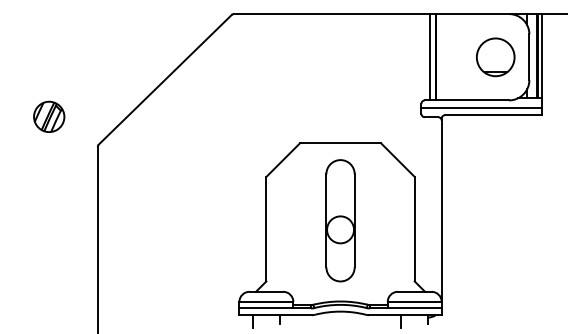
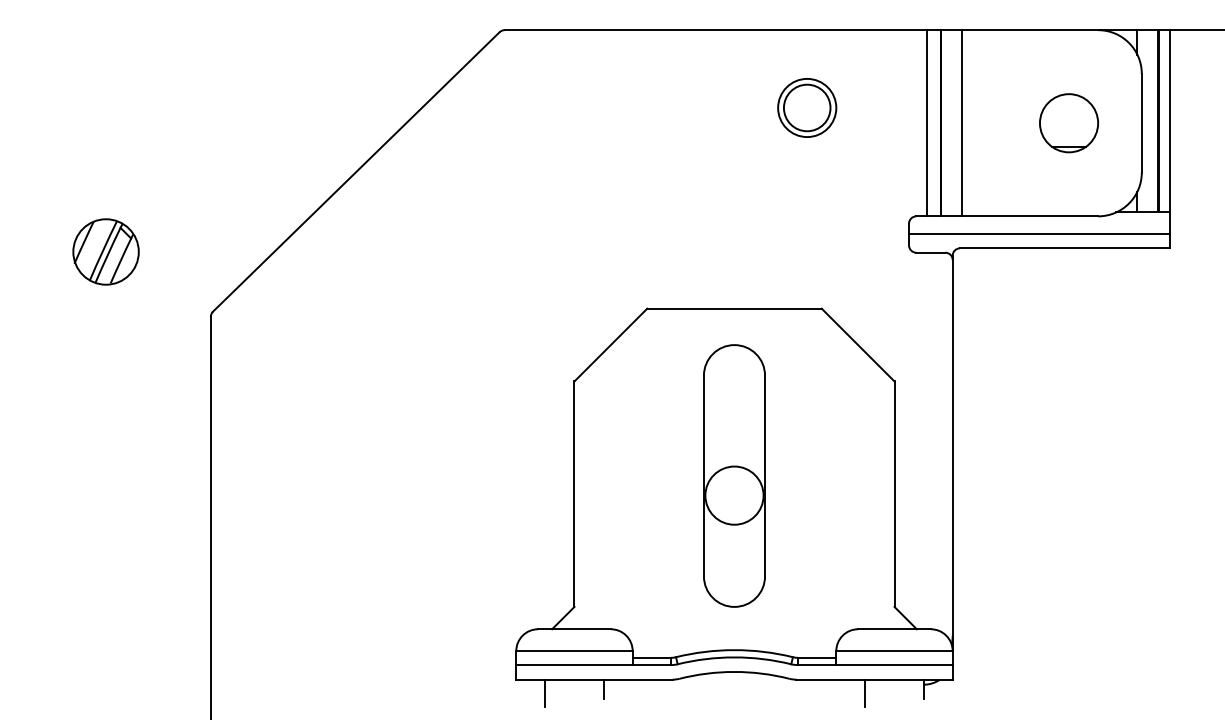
part: (373, 49) -> (805, 106), added
part: (495, 56) -> (1068, 121), size x0.71
line: (446, 57) -> (963, 123), added

